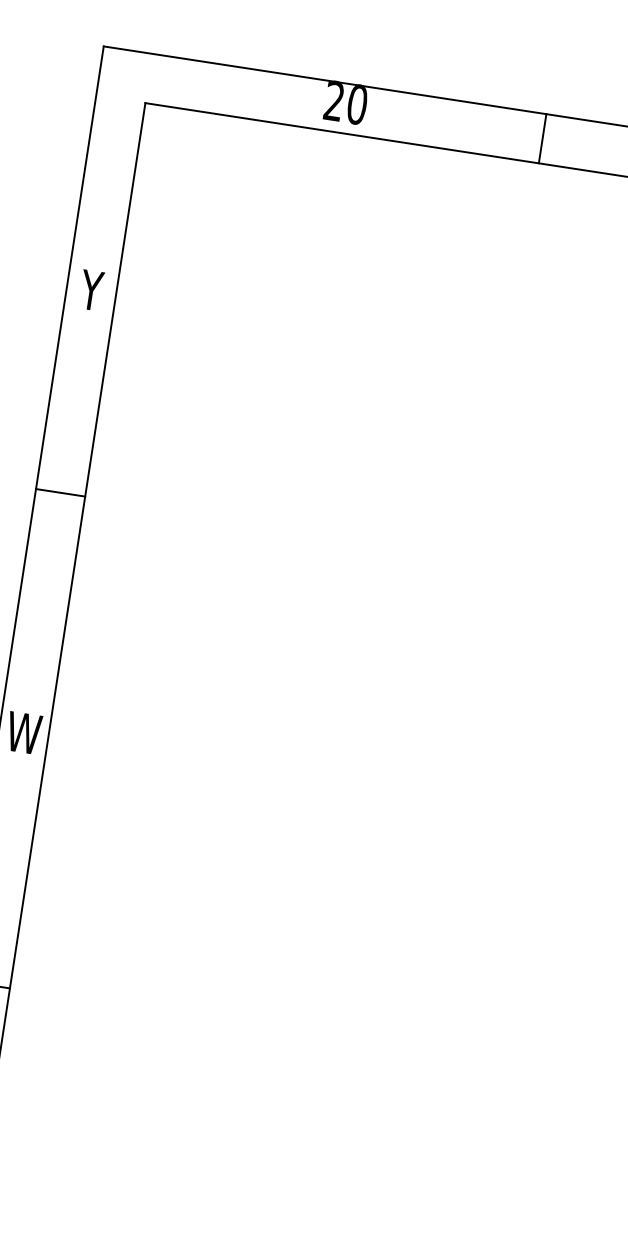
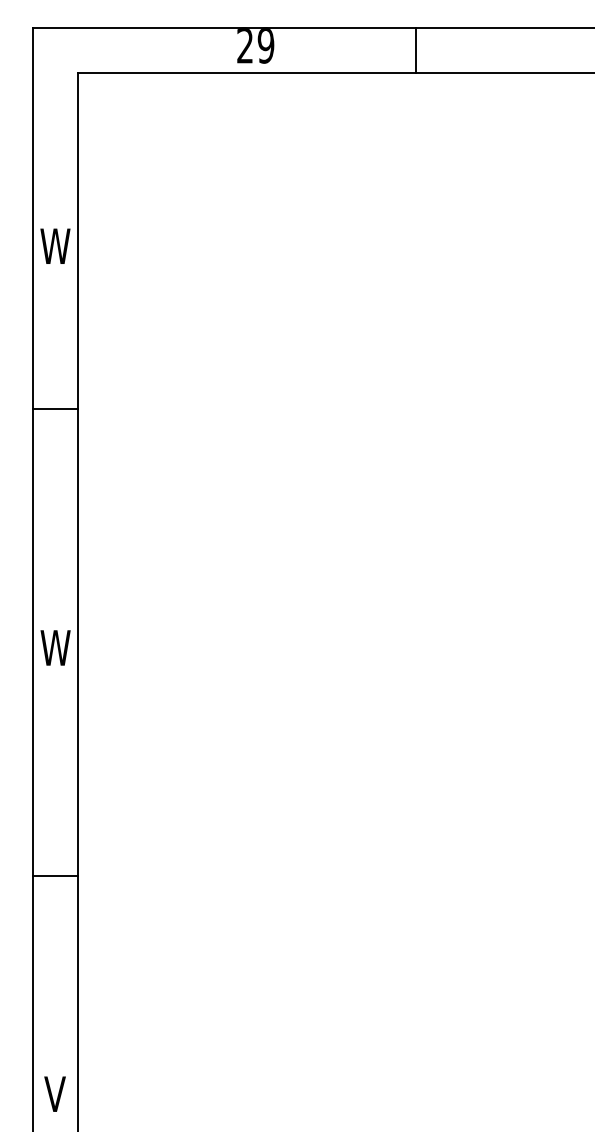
text: (356, 105) -> (265, 46), 20 -> 29
line: (542, 138) -> (415, 50), moved
text: (91, 289) -> (55, 245), Y -> W
line: (60, 492) -> (55, 408), moved

